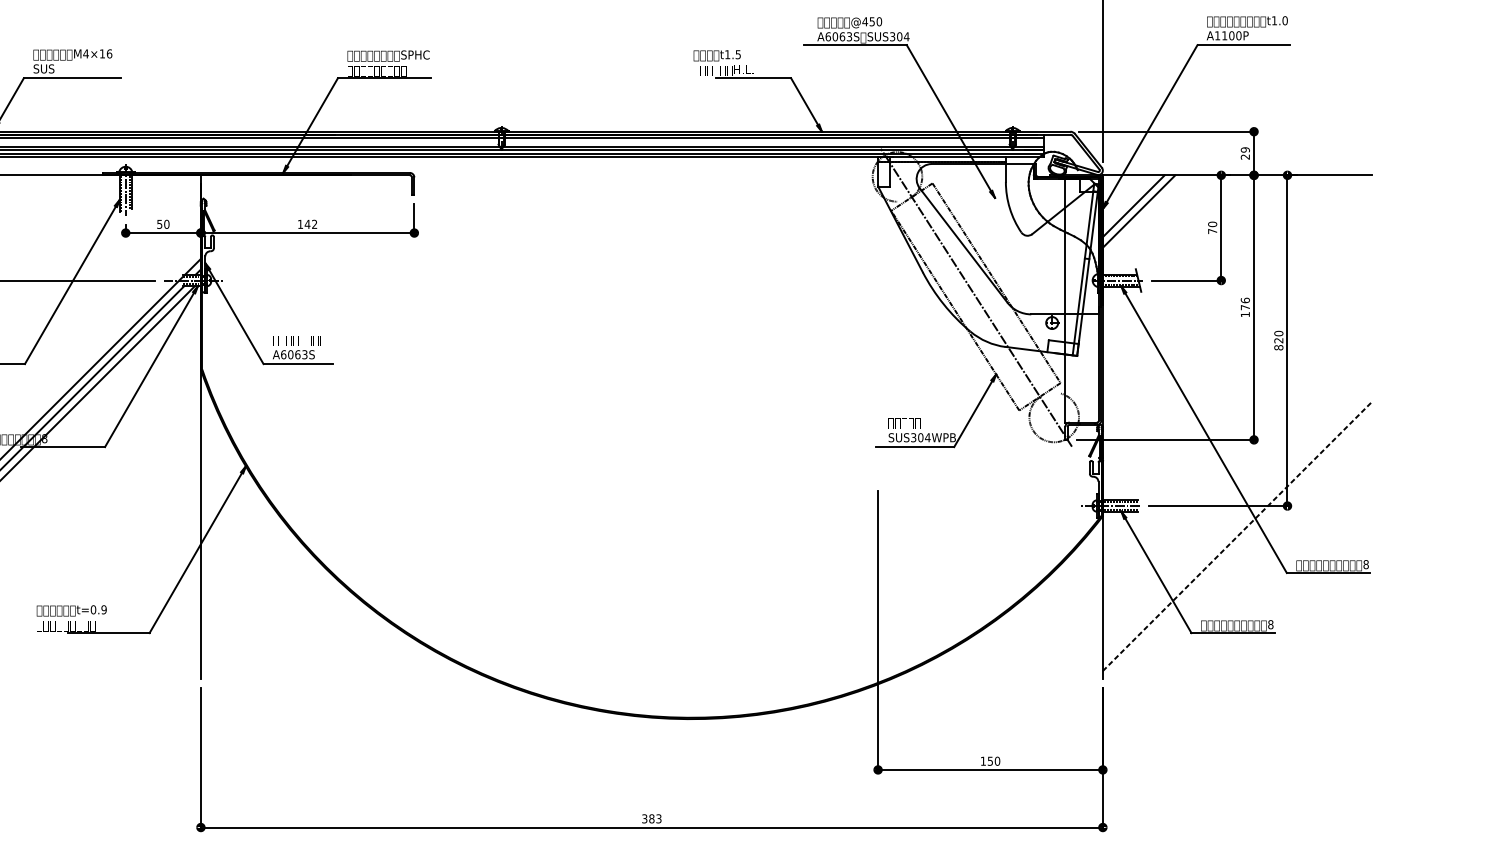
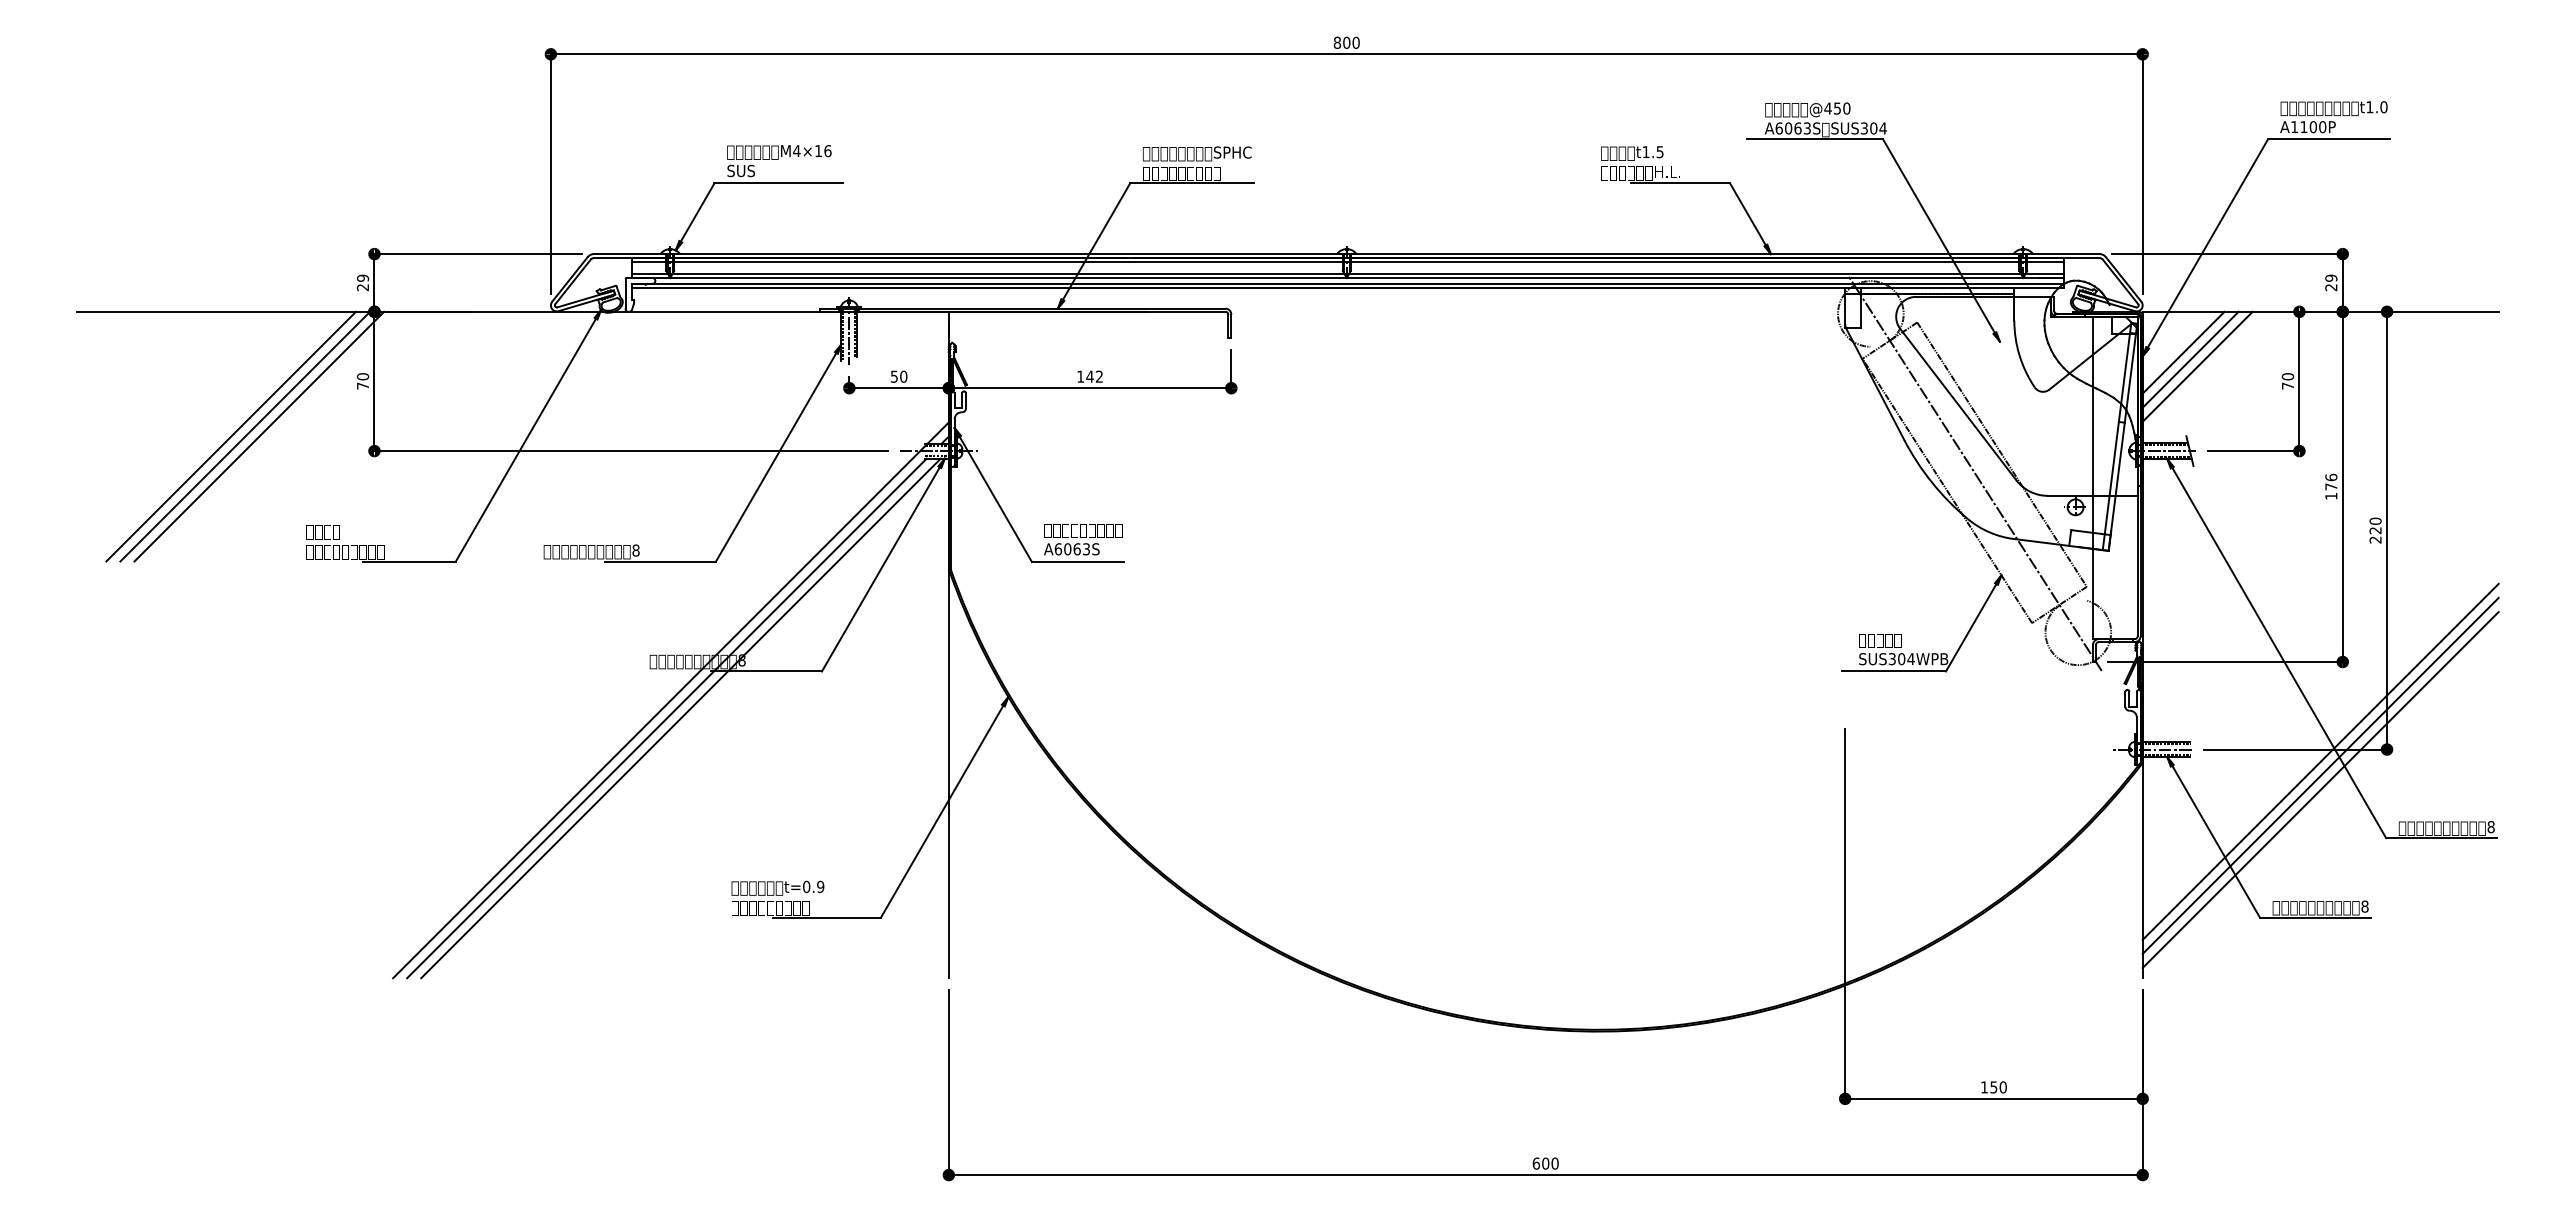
line: (1144, 216) -> (2197, 366), added
text: (1278, 347) -> (2375, 539), 820 -> 220
line: (1237, 515) -> (2320, 761), added
line: (1237, 525) -> (2320, 775), added
line: (1237, 536) -> (2320, 790), dashed -> solid
text: (651, 818) -> (1545, 1163), 383 -> 600

